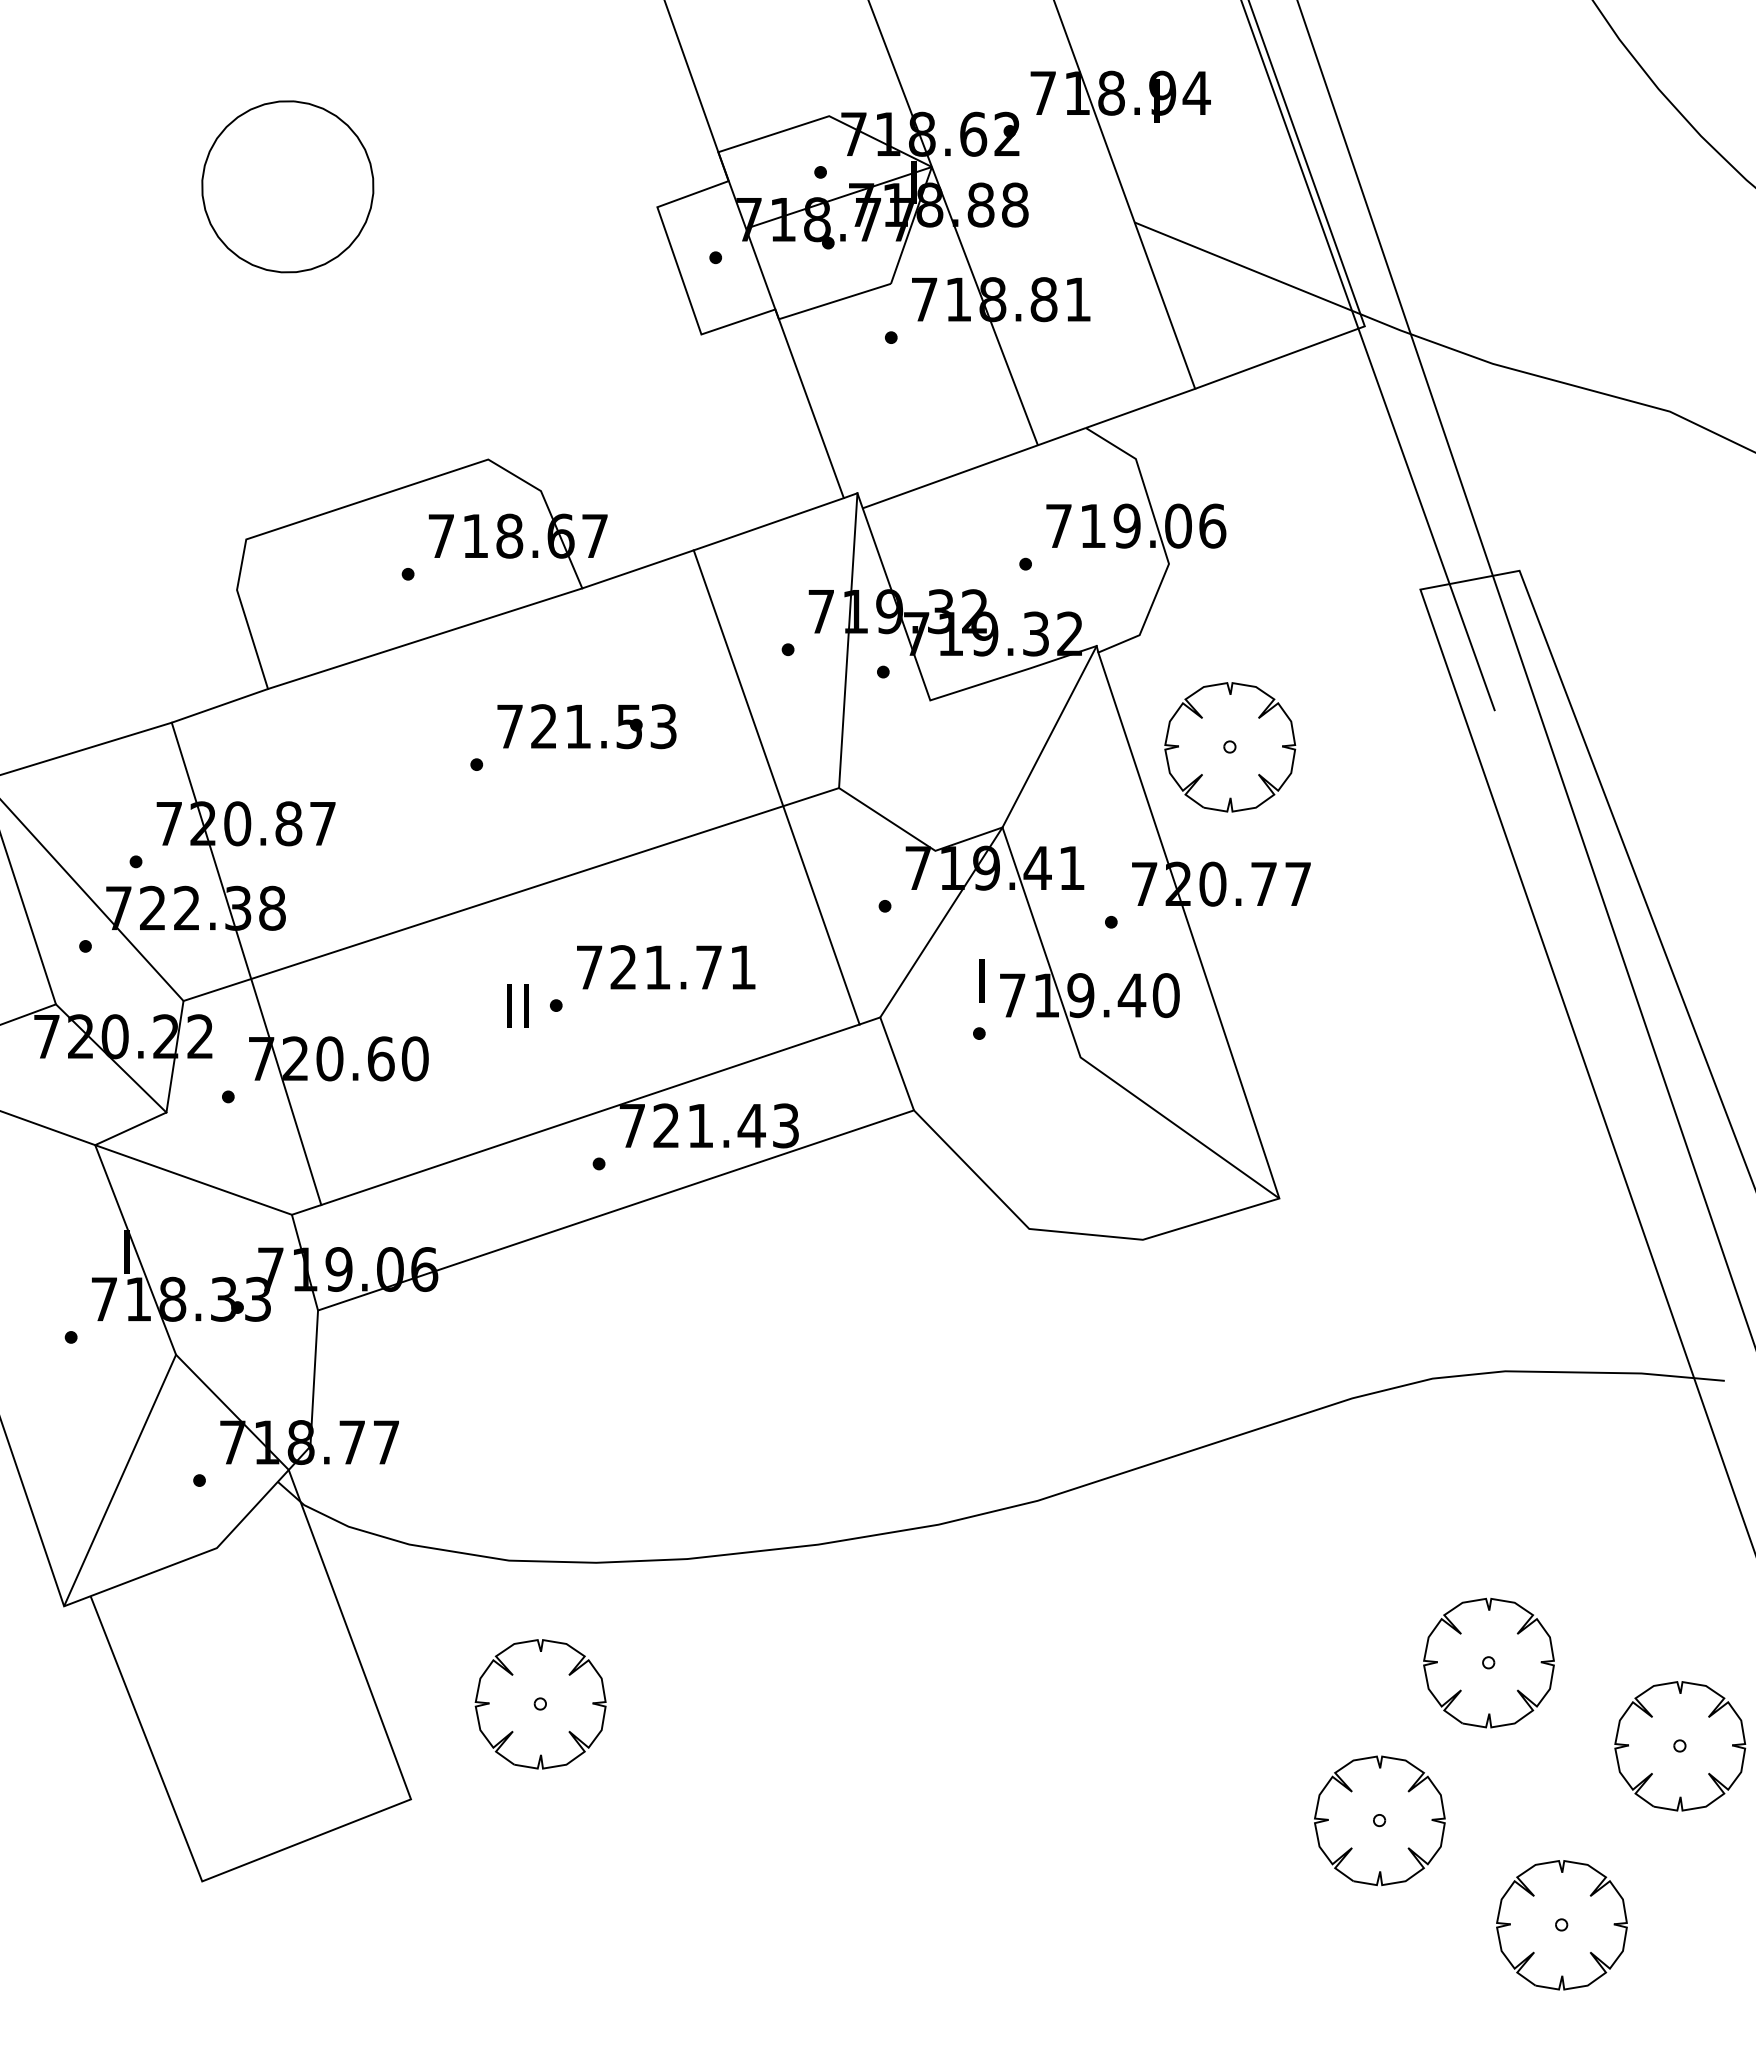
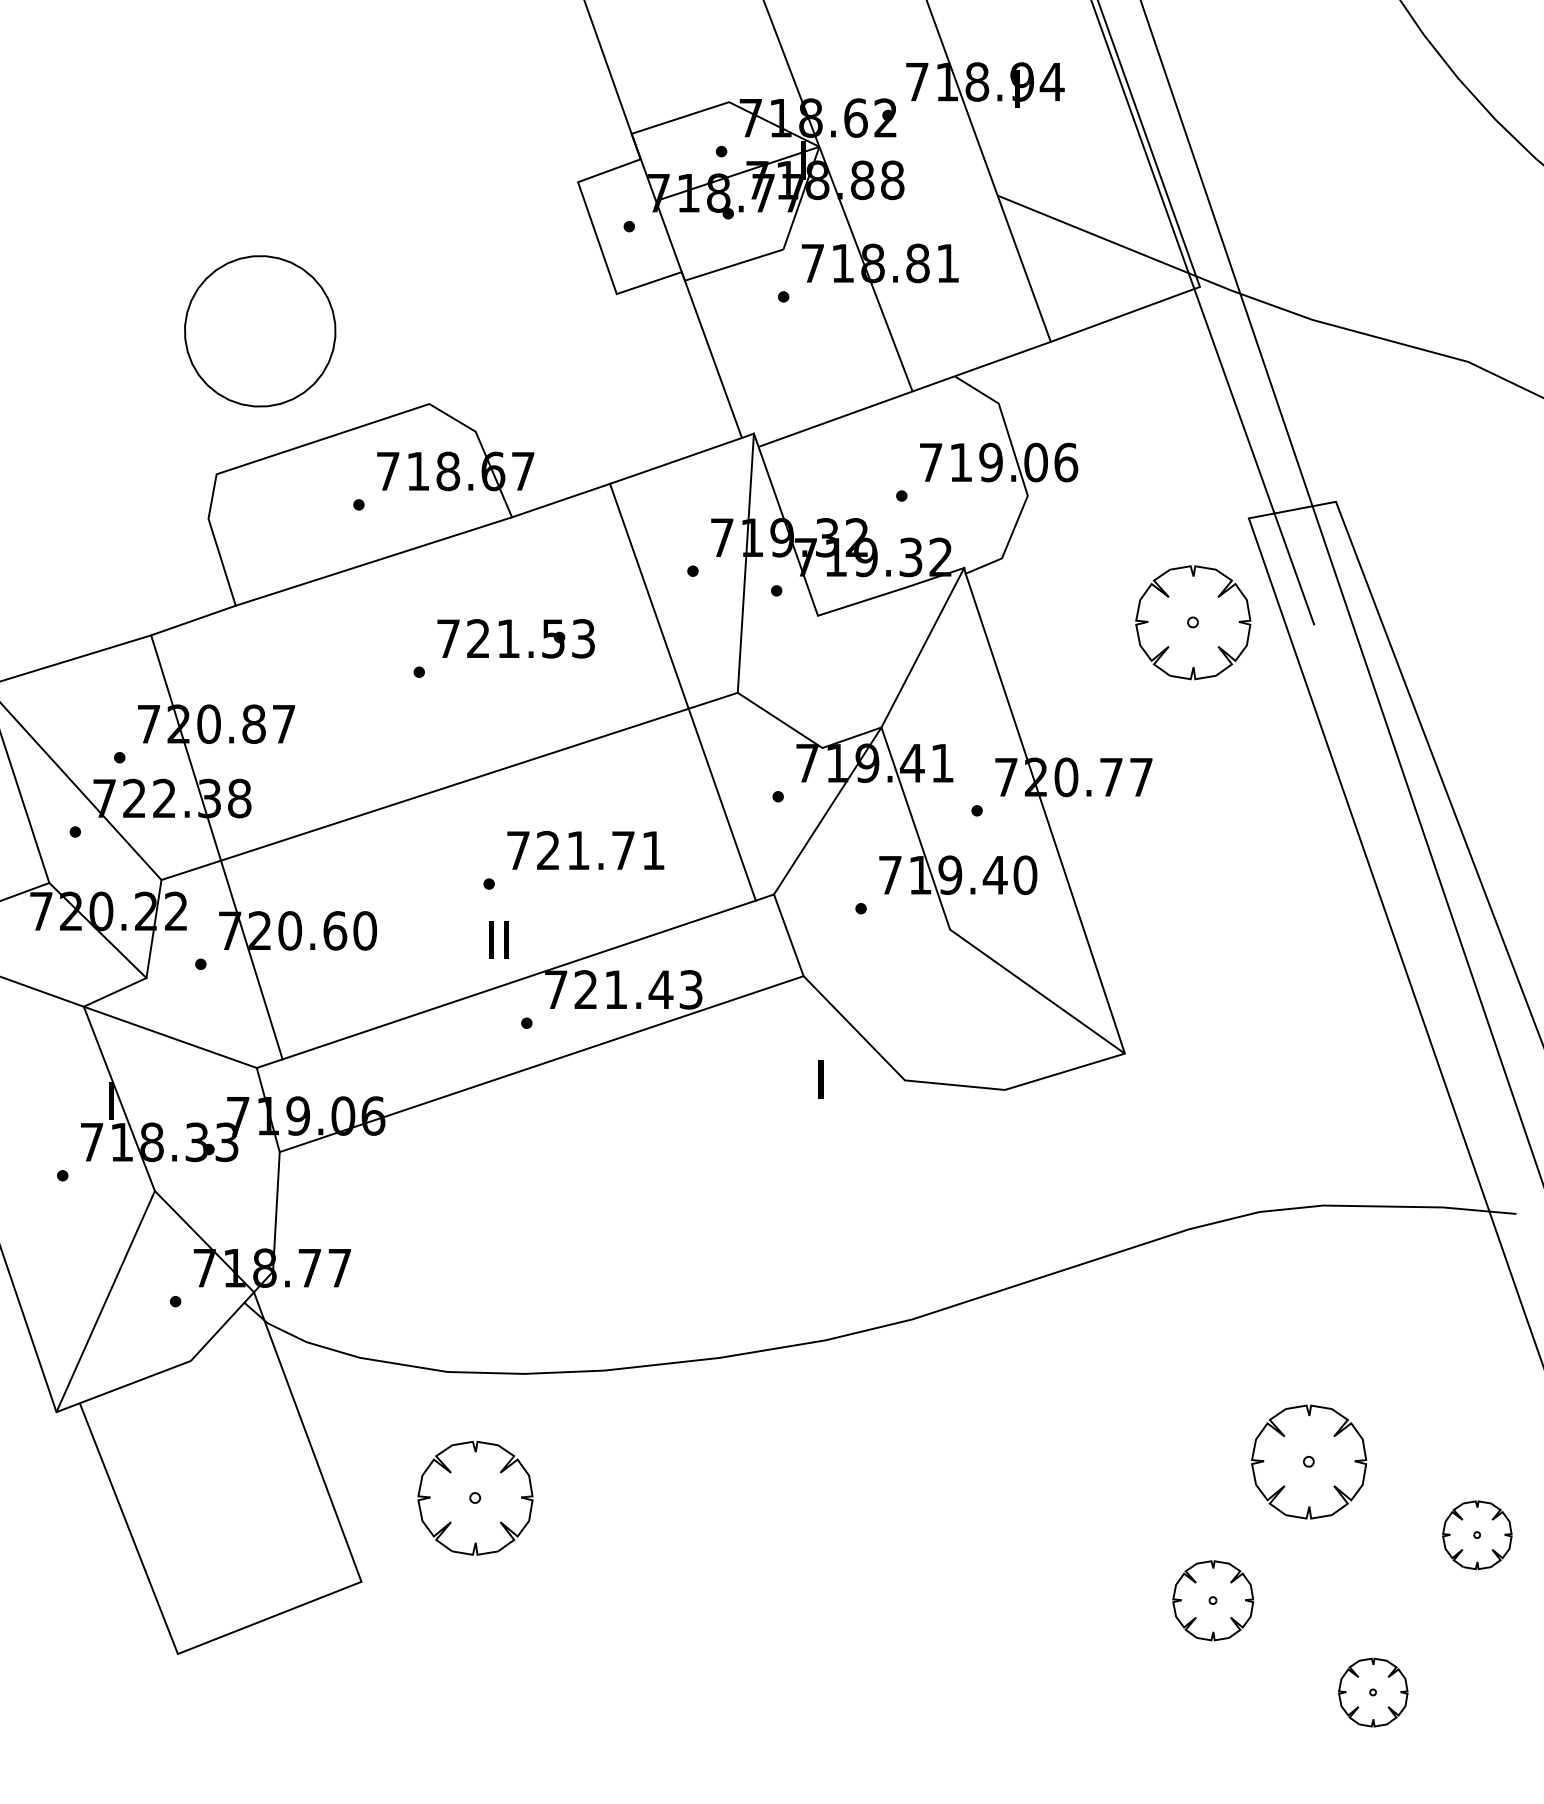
part: (287, 186) -> (259, 331), moved
part: (1230, 747) -> (1193, 622), moved
text: (981, 980) -> (820, 1079), moved
text: (517, 1005) -> (498, 939), moved
part: (1680, 1746) -> (1477, 1535), size x0.6
part: (1379, 1820) -> (1212, 1600), size x0.7
part: (1561, 1925) -> (1372, 1692), size x0.6

